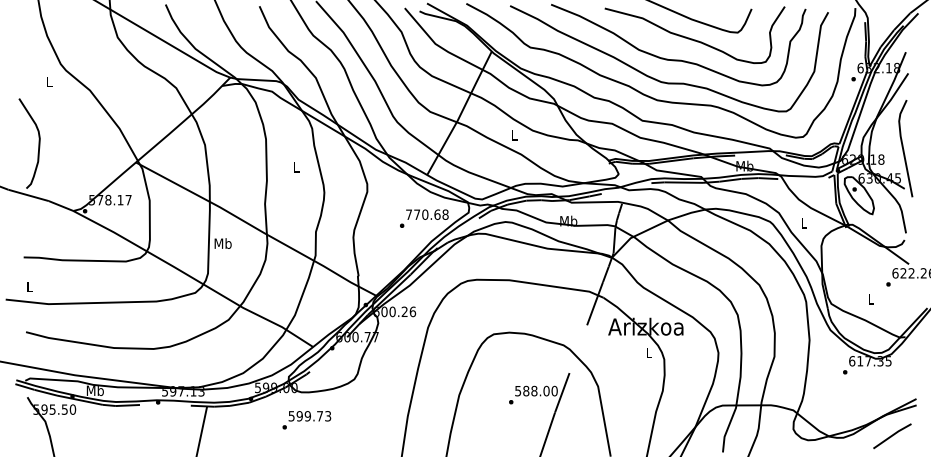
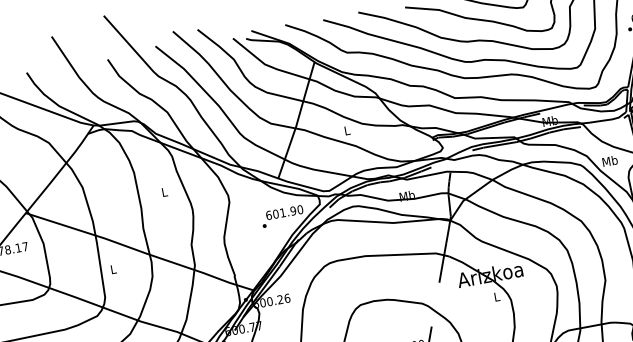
text: (427, 214) -> (284, 212), 770.68 -> 601.90
text: (803, 223) -> (609, 161), L -> Mb
text: (222, 243) -> (112, 269), Mb -> L

